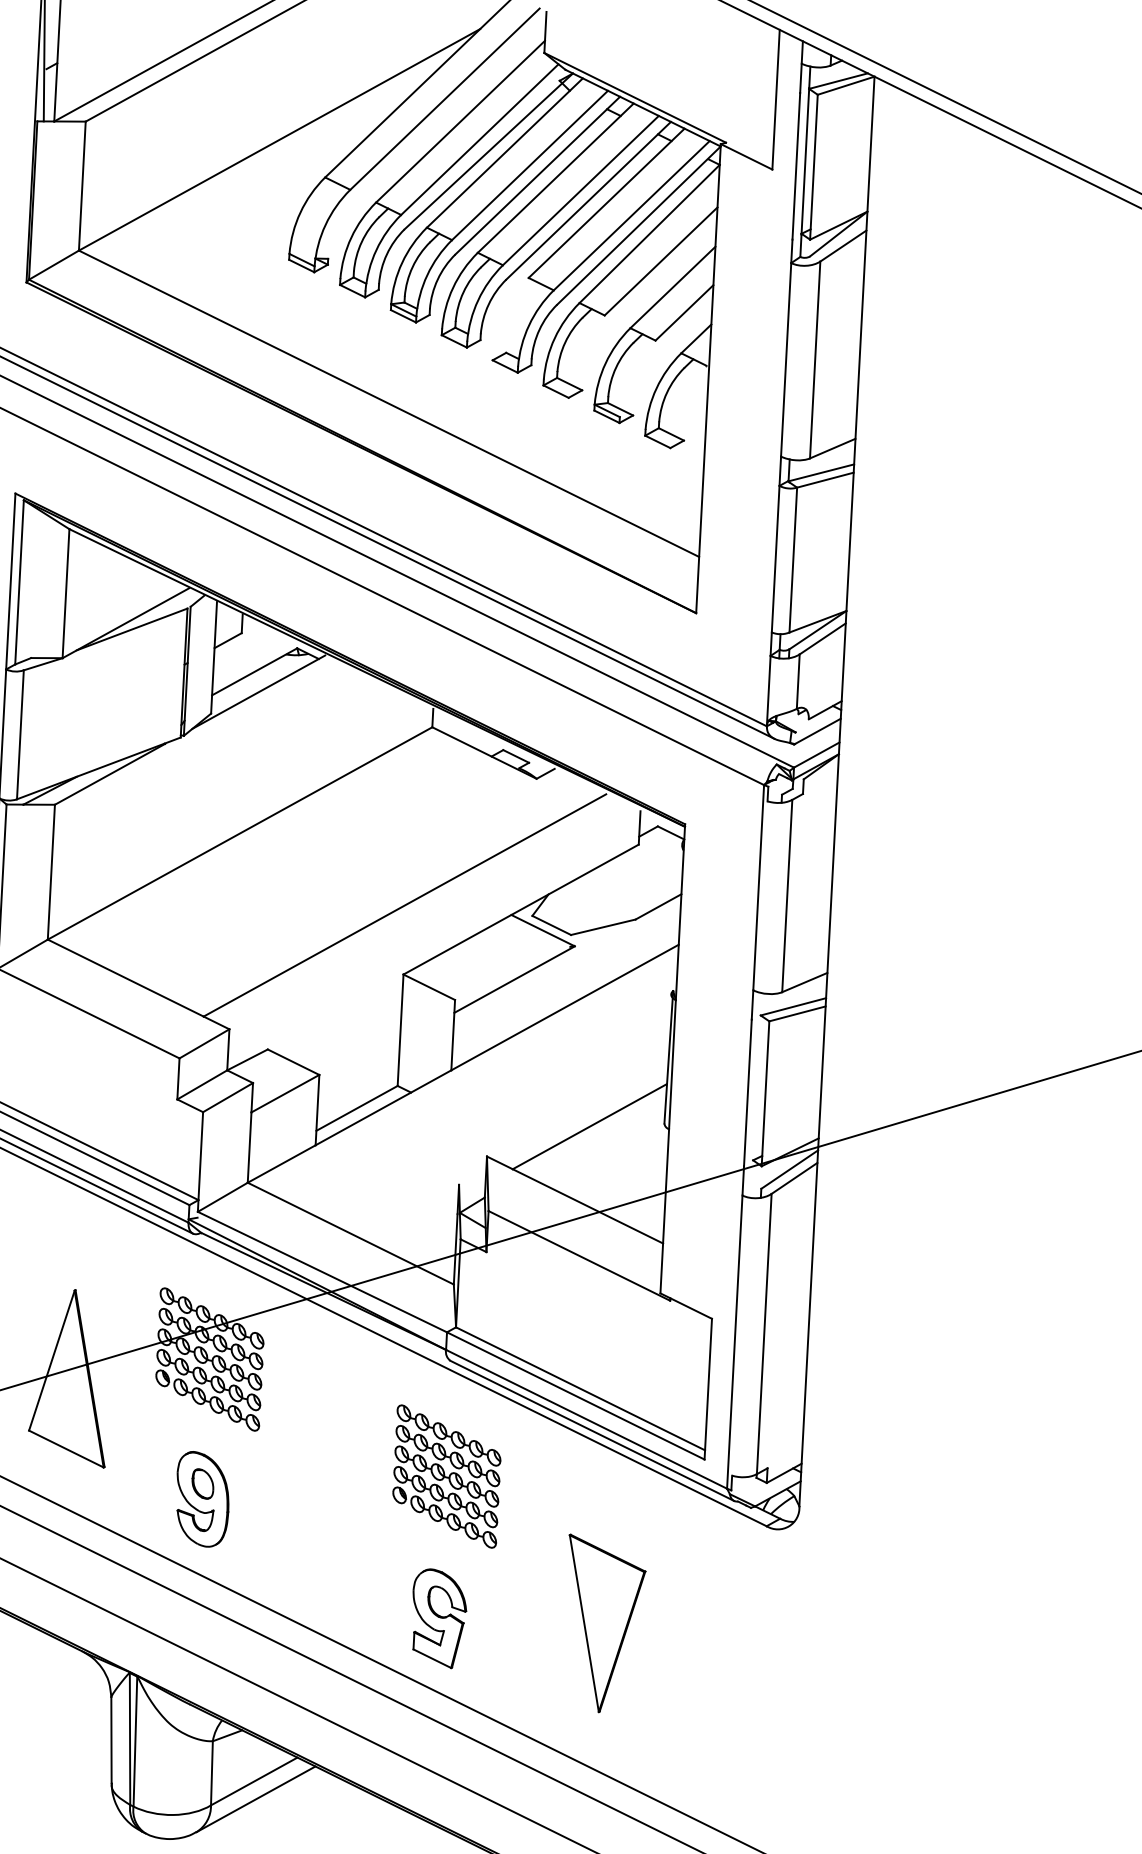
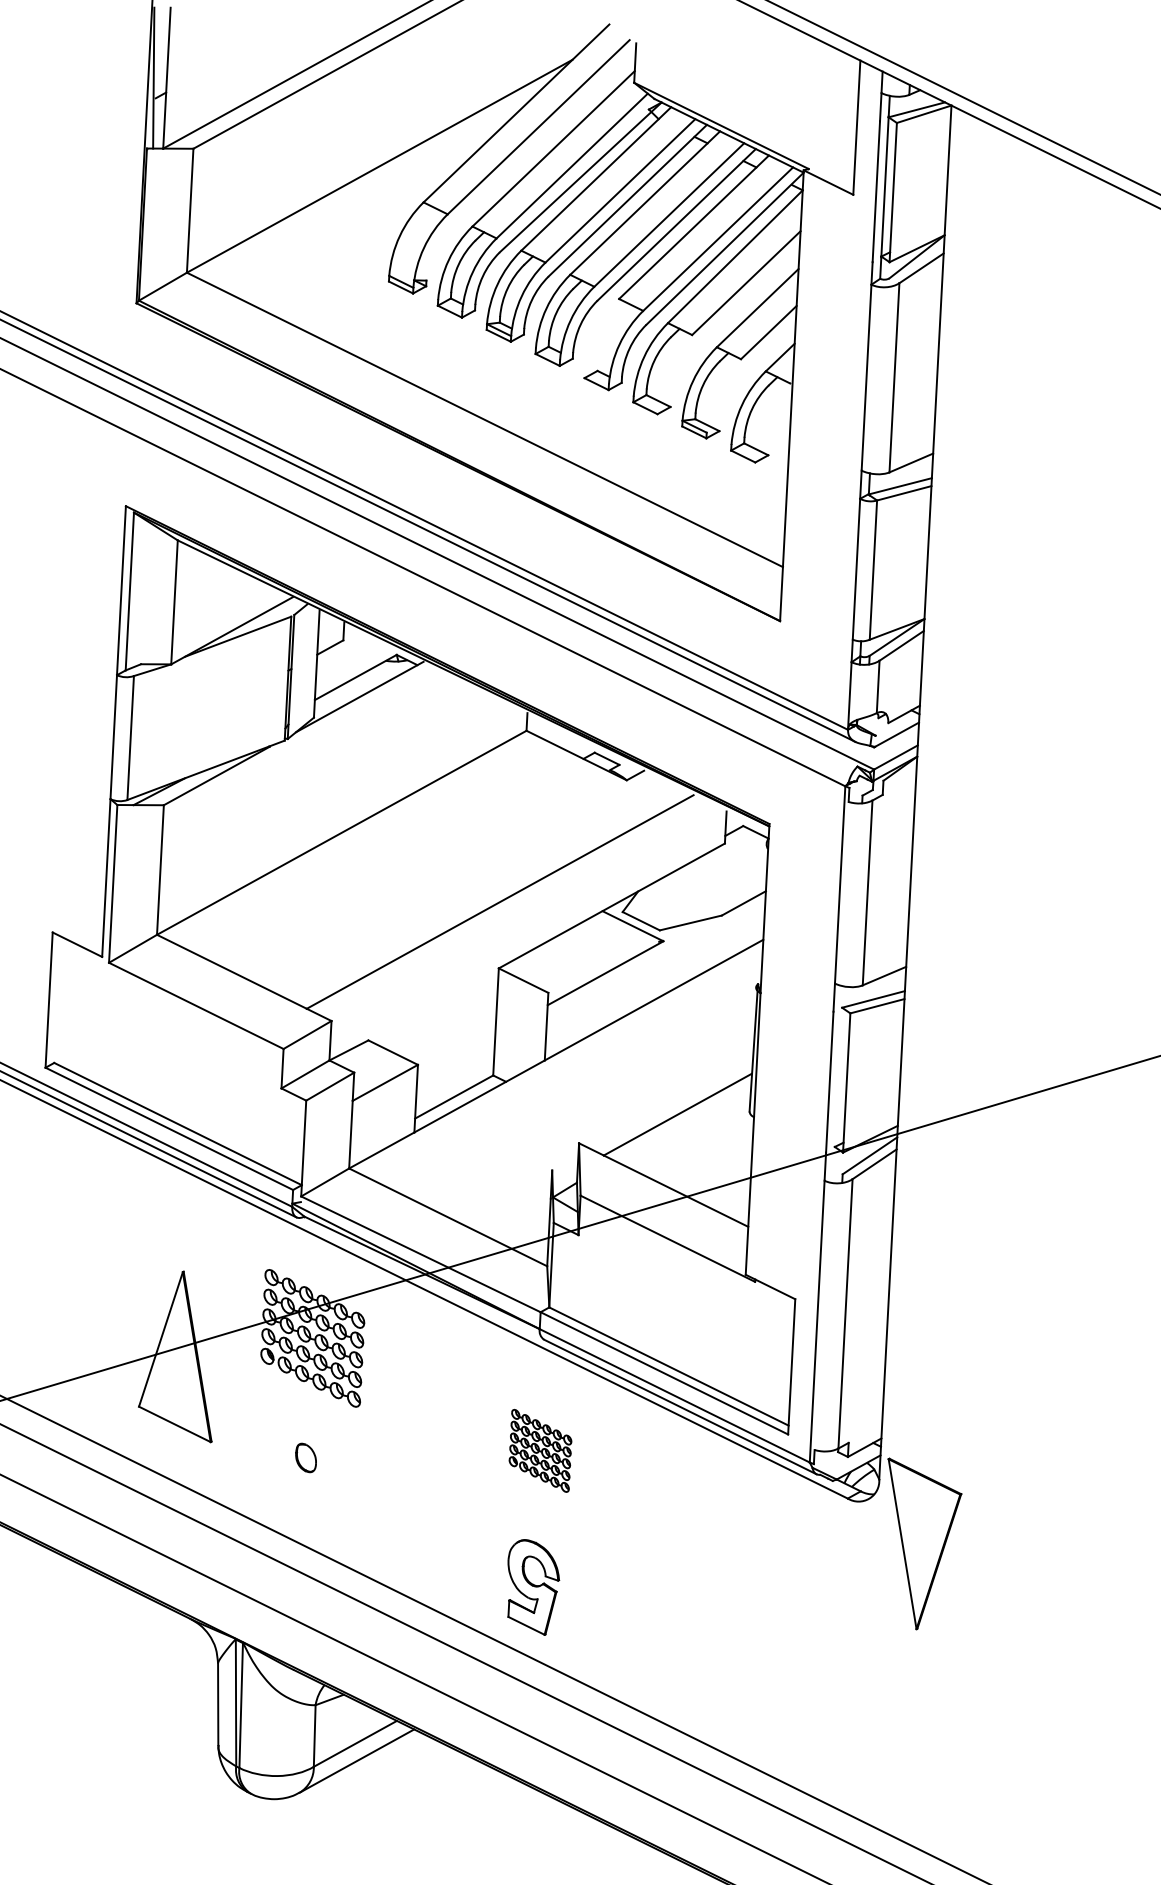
part: (446, 1476) -> (540, 1450), size x0.6
part: (202, 1499) -> (305, 1472), removed
part: (607, 1622) -> (924, 1543), moved

